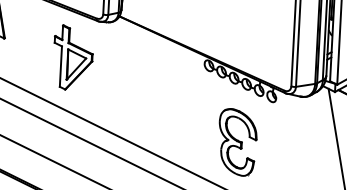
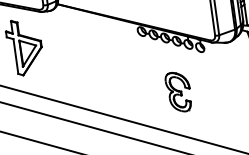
part: (237, 142) -> (178, 92), size x0.7

